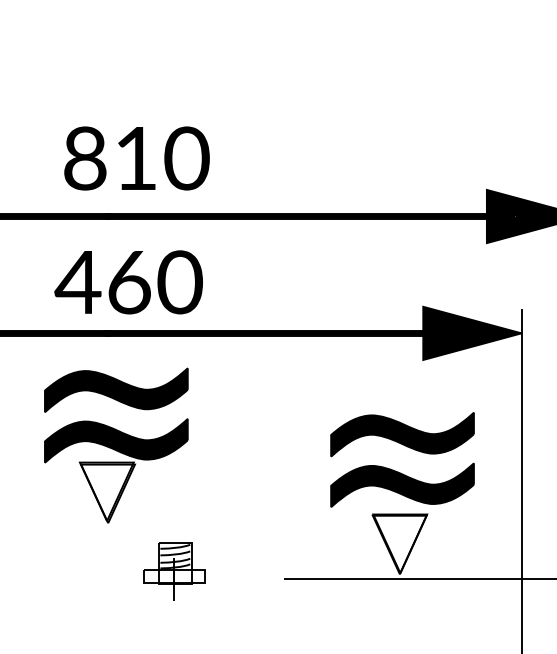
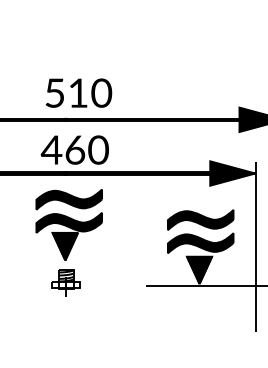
text: (84, 157) -> (54, 92), 810 -> 510
fill: (108, 492) -> (65, 246), added
fill: (399, 544) -> (199, 270), added
part: (173, 570) -> (65, 282), moved

